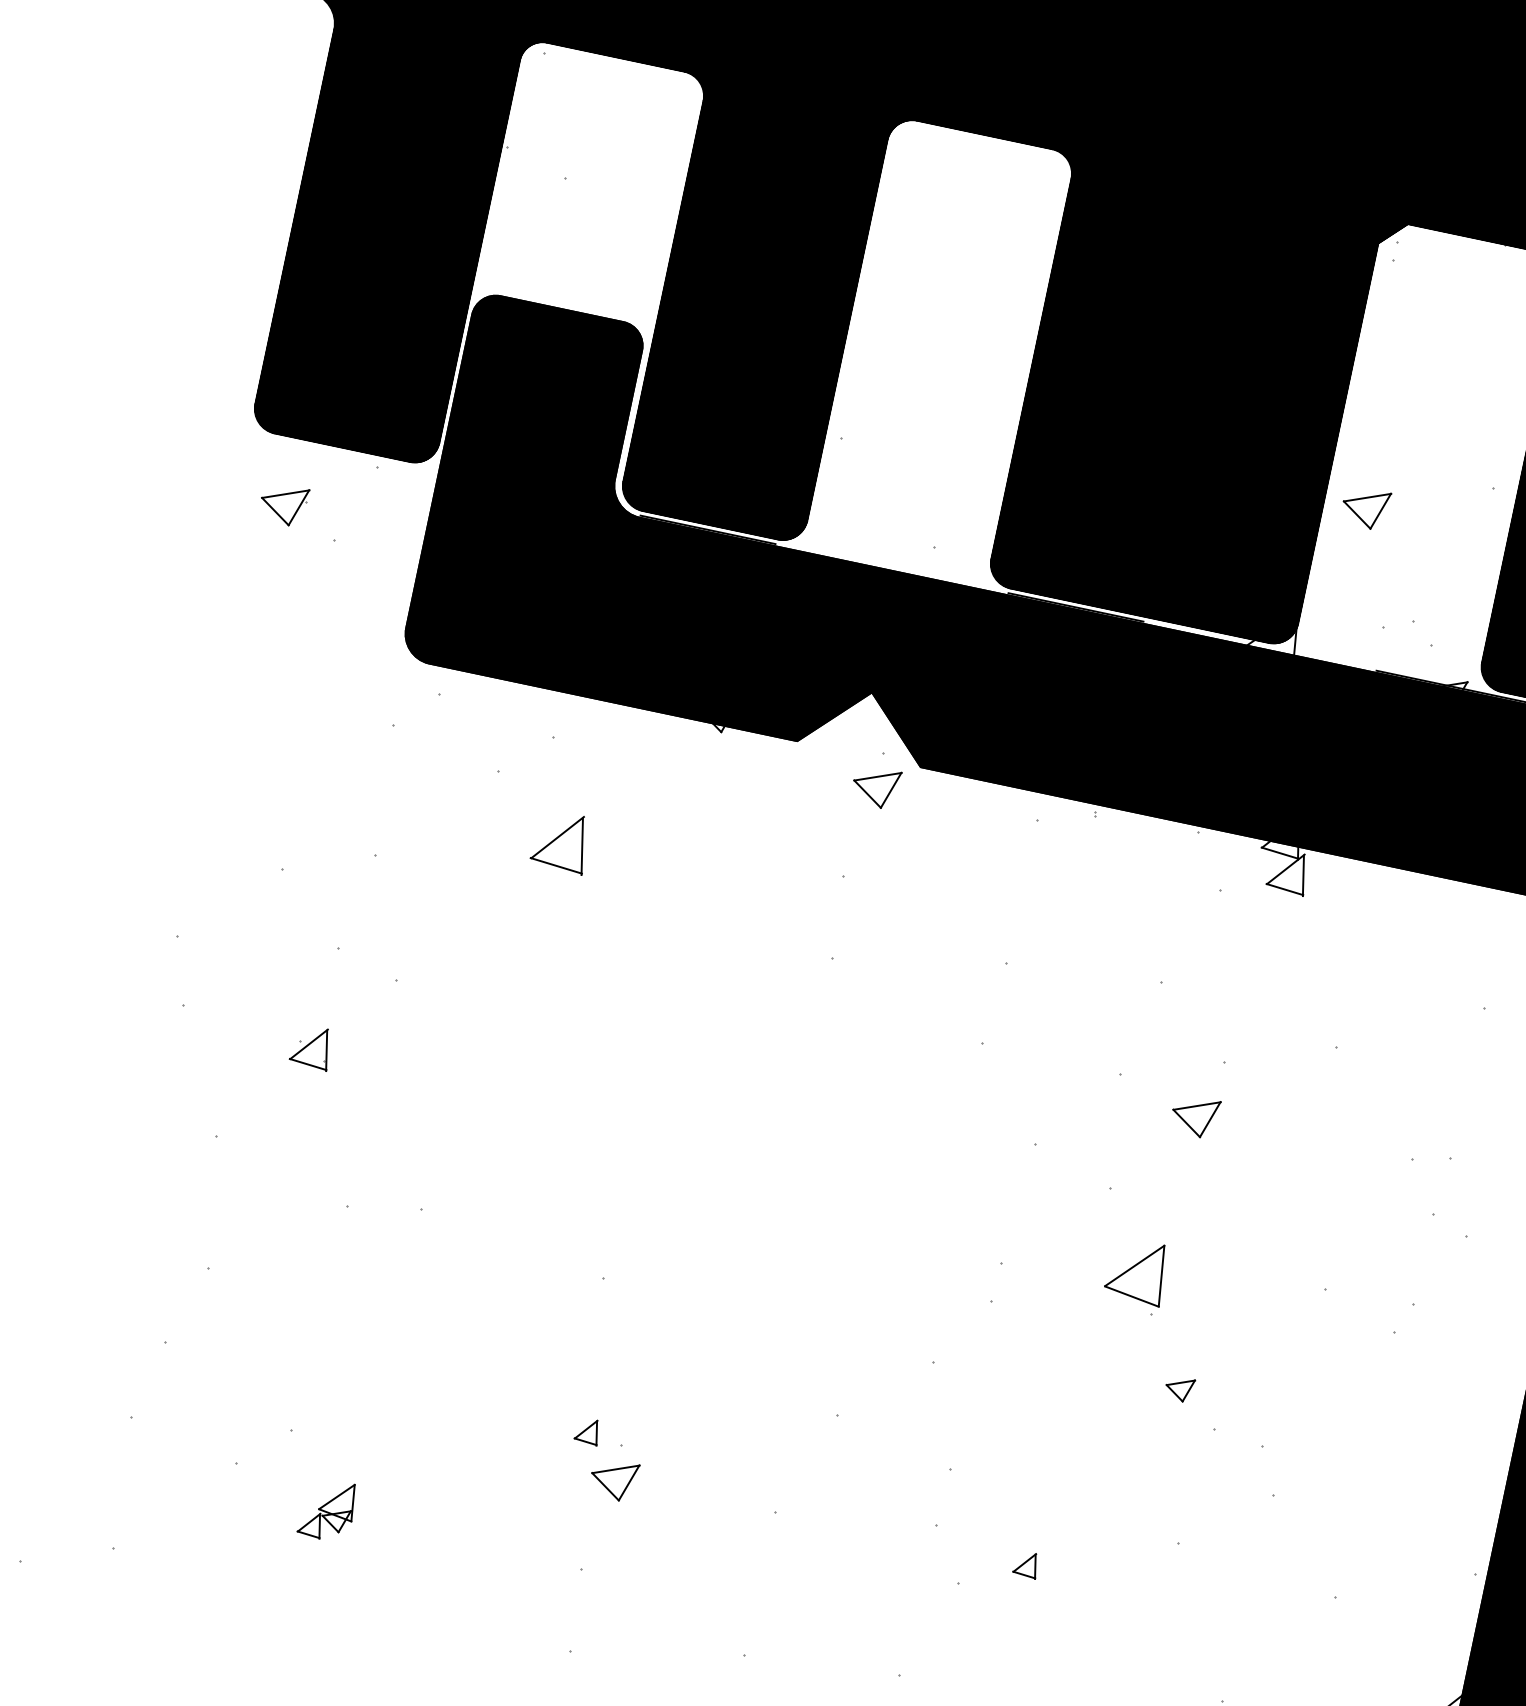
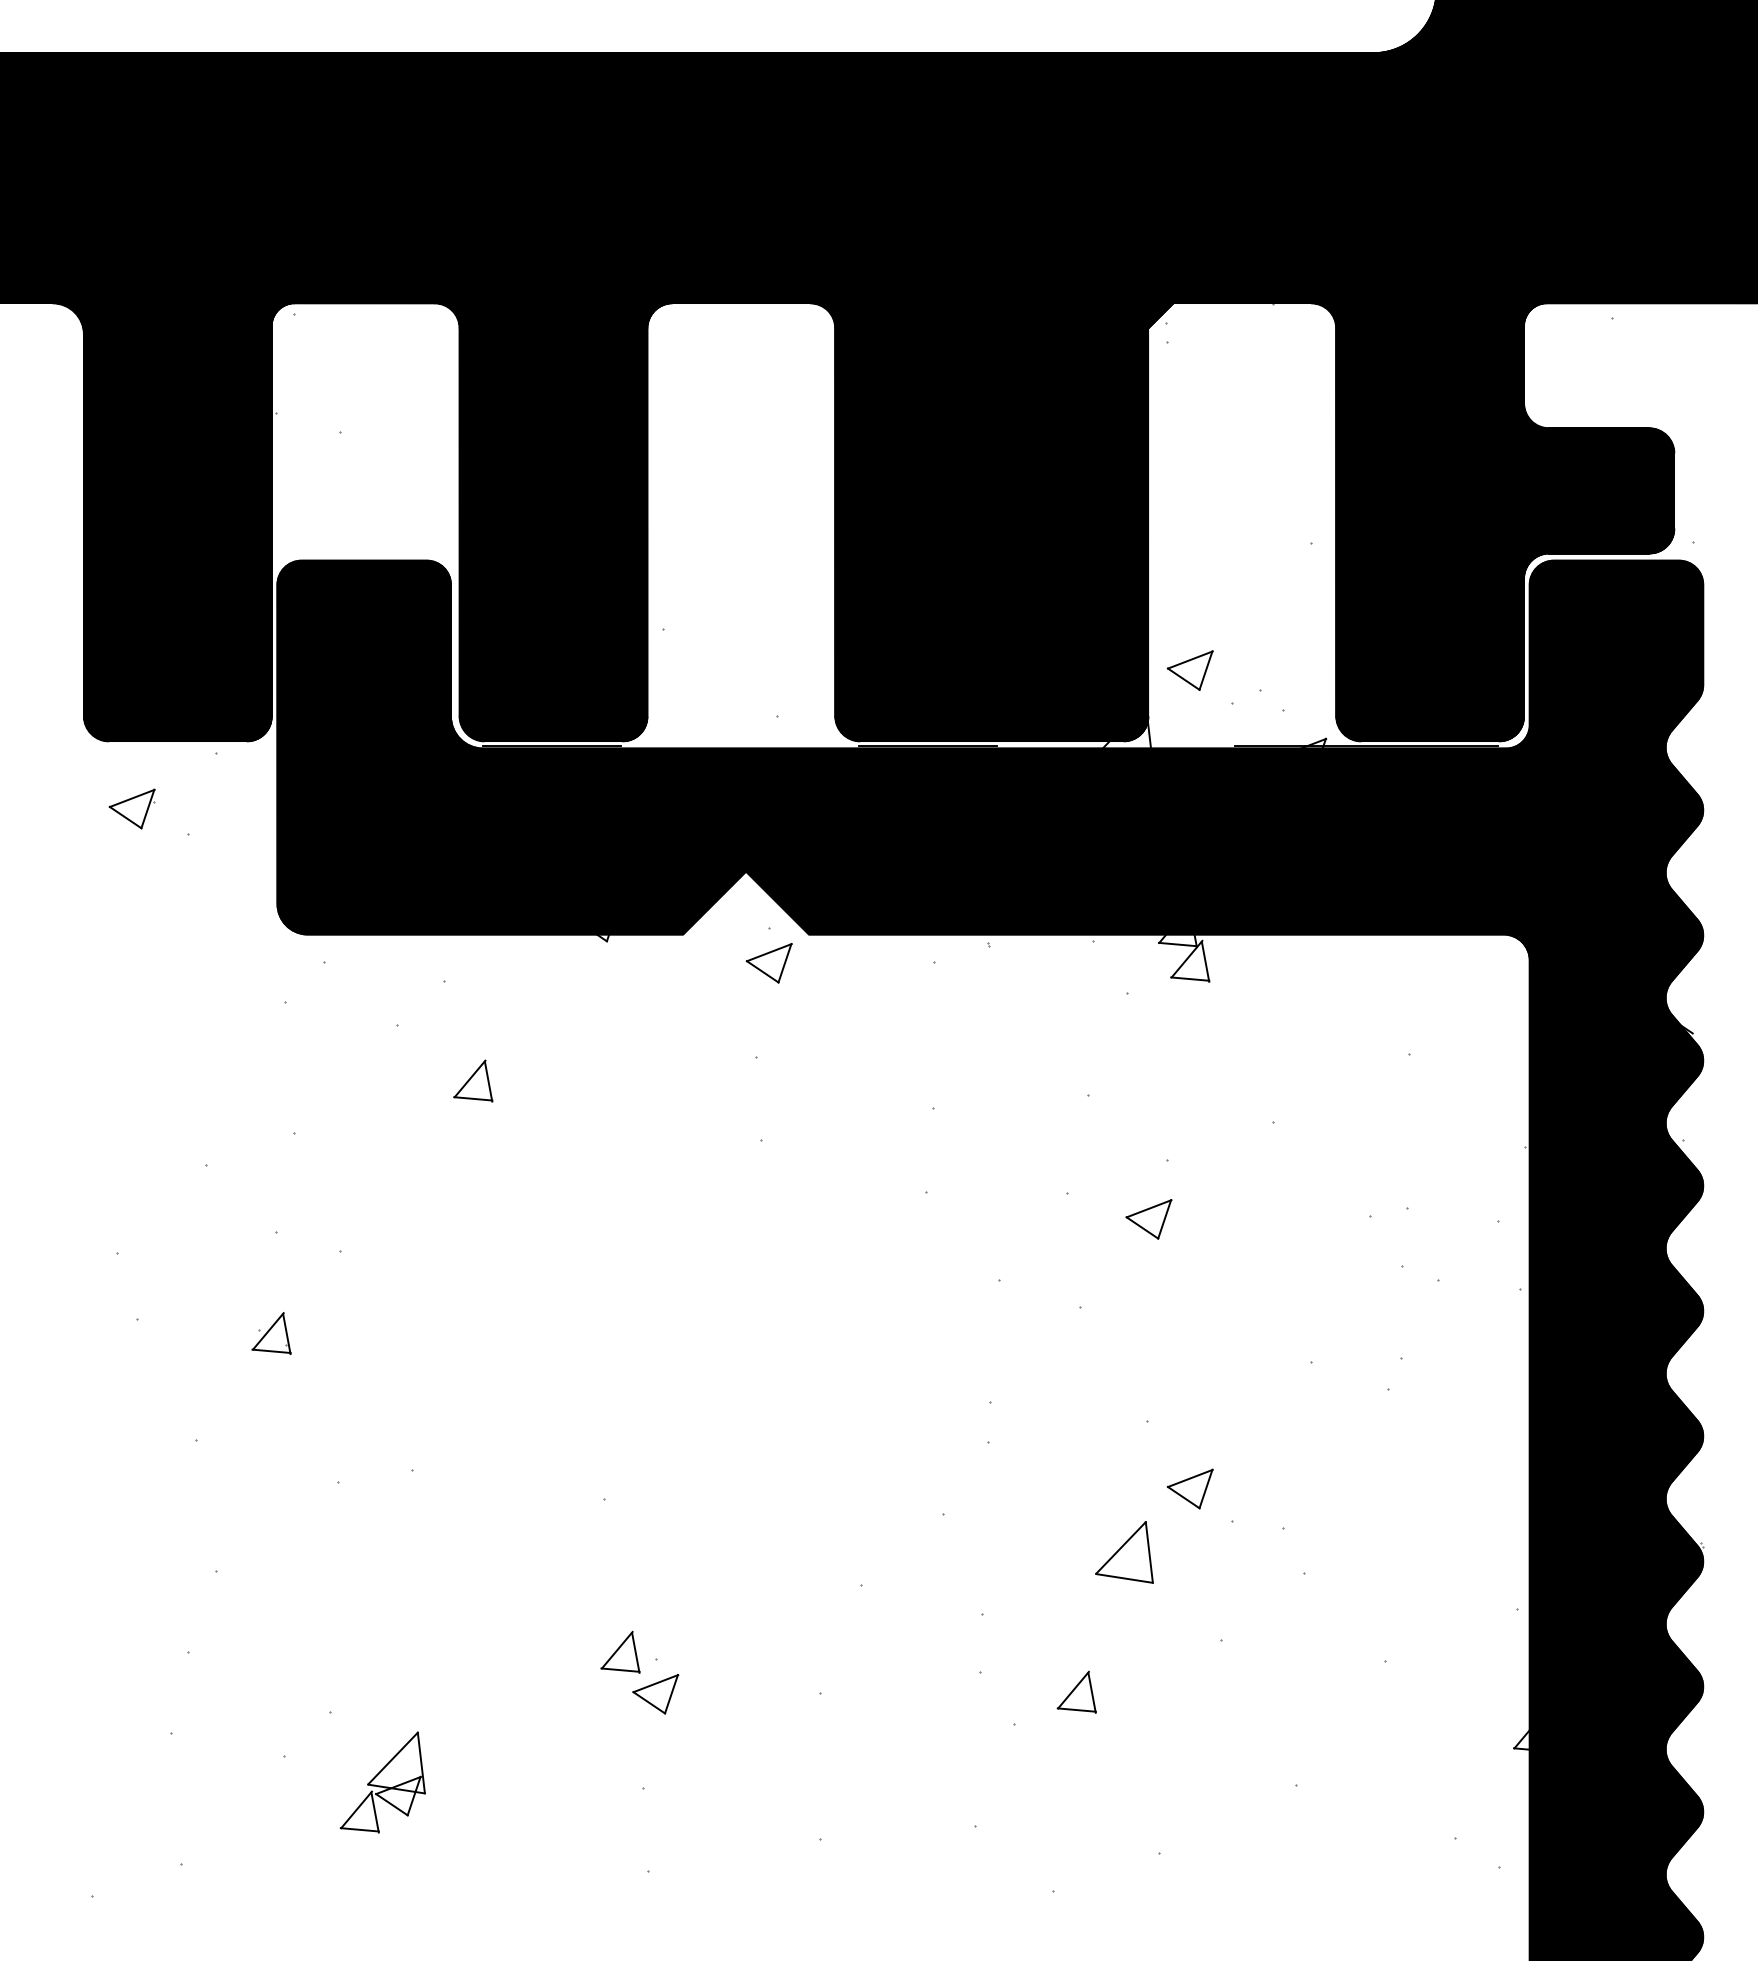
part: (1364, 507) -> (1189, 670), moved
part: (561, 840) -> (473, 1080), size x0.71
part: (1137, 1271) -> (1124, 1552), moved
part: (1179, 1388) -> (1189, 1488), size x1.67
part: (587, 1430) -> (620, 1651), size x1.67
part: (327, 1509) -> (382, 1782), size x1.67
part: (1026, 1563) -> (1076, 1691), size x1.67

